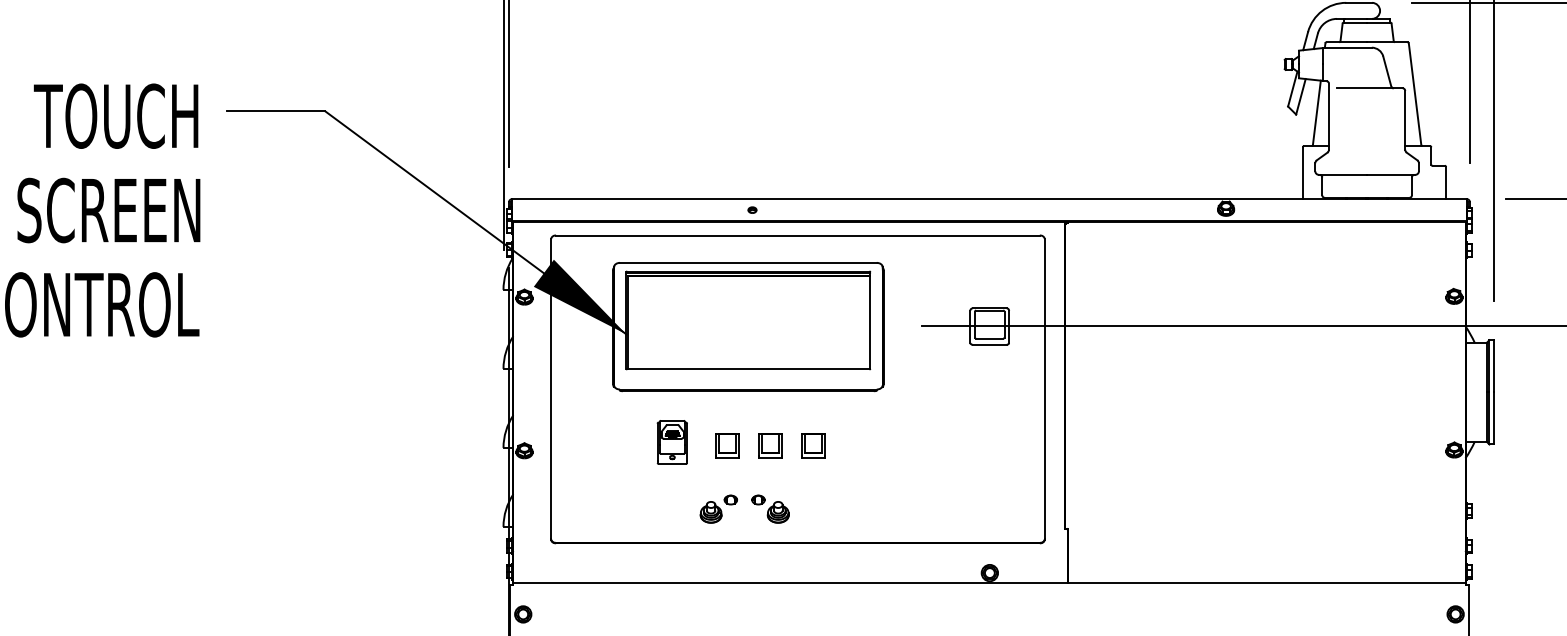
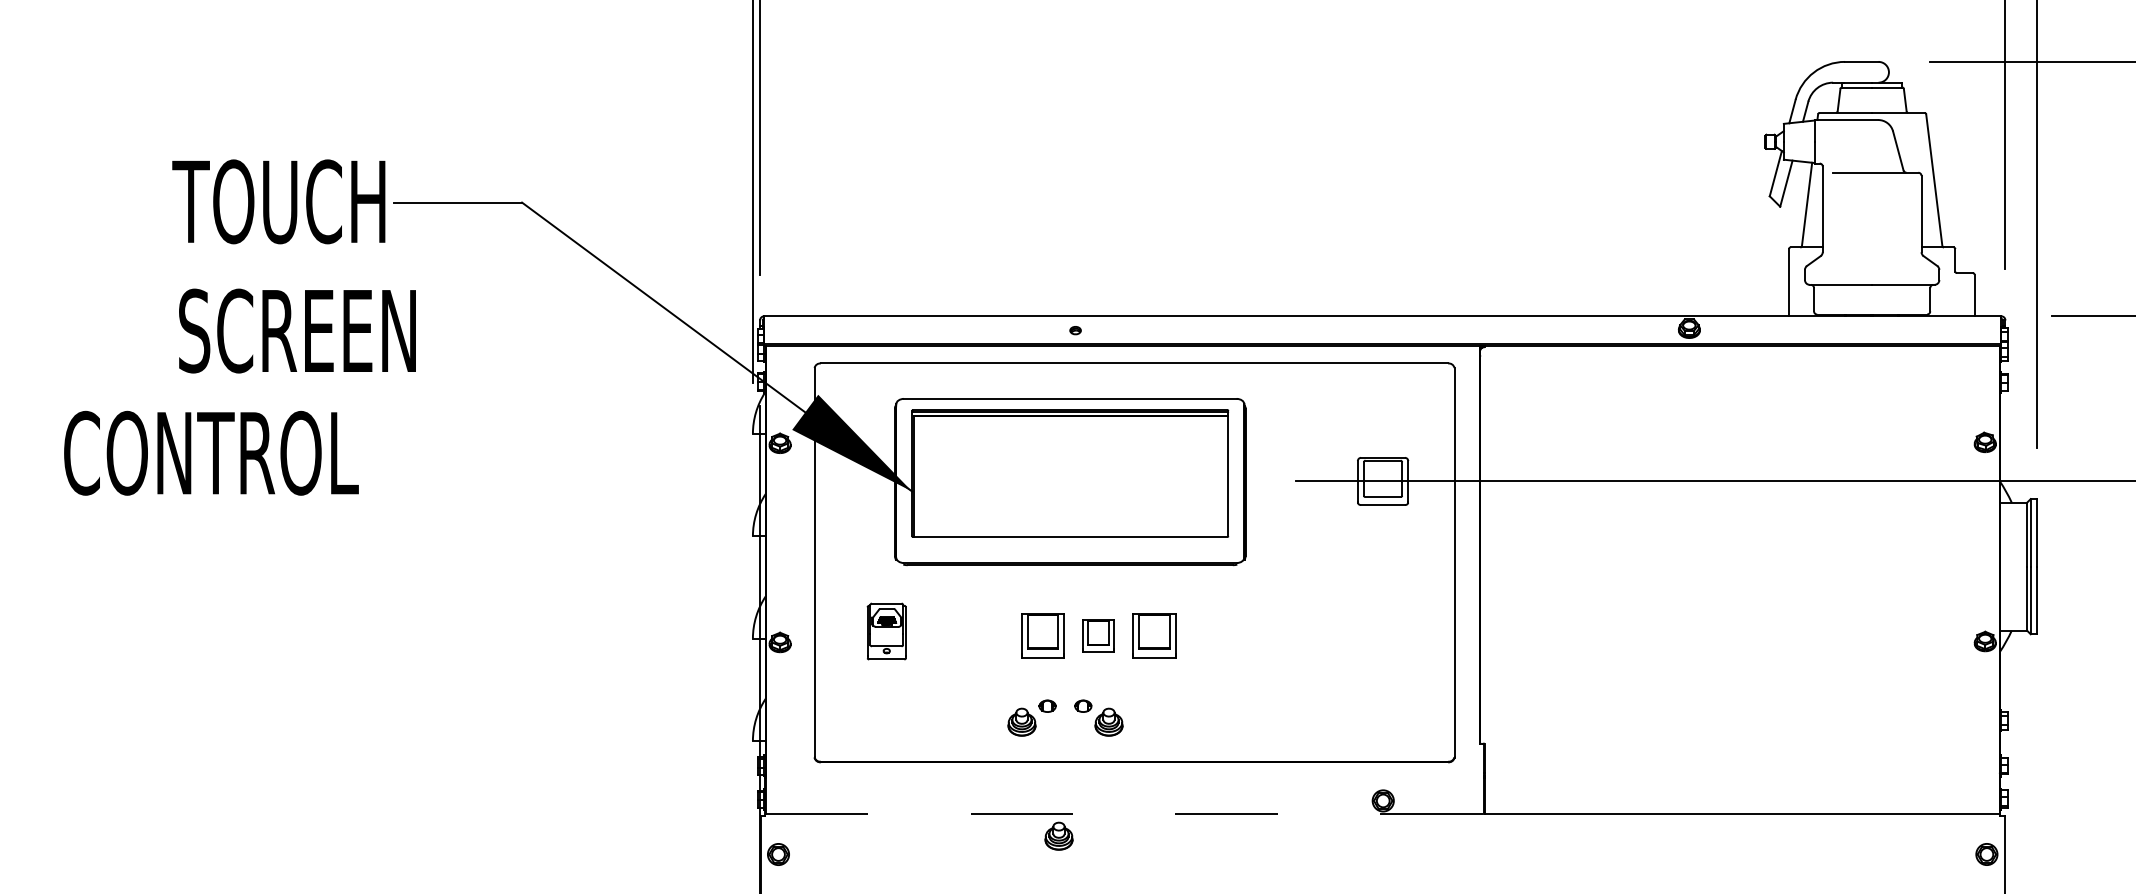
text: (115, 115) -> (278, 201), moved
text: (108, 210) -> (297, 330), moved
part: (672, 442) -> (886, 631), moved
part: (726, 445) -> (1042, 635), size x1.4
part: (812, 445) -> (1153, 635), size x1.4
line: (790, 582) -> (1125, 813), solid -> dashed
part: (739, 599) -> (1058, 835), added

